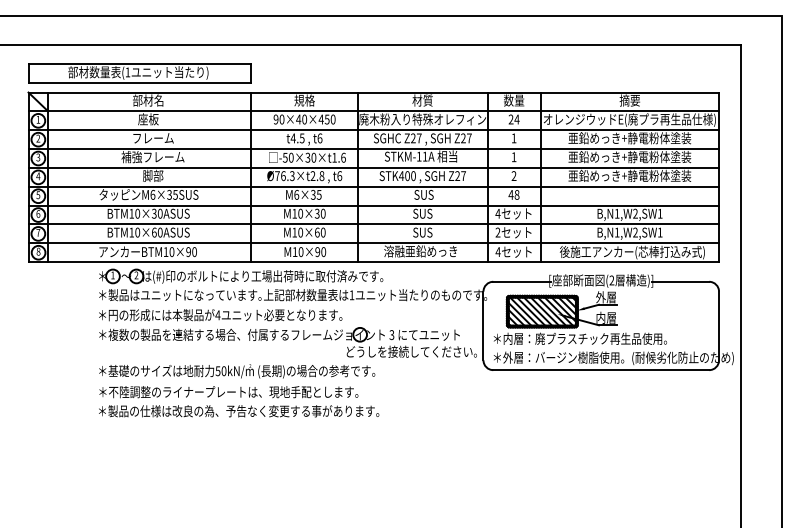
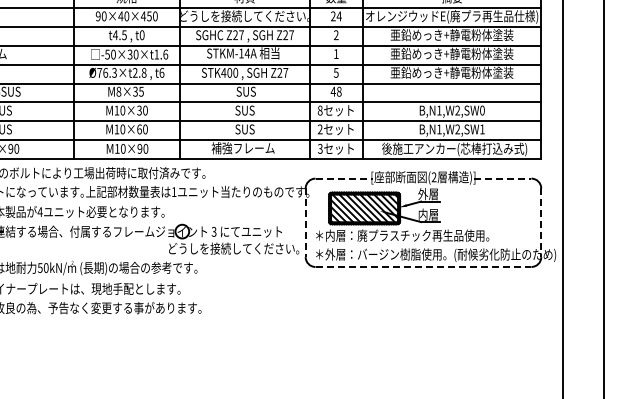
text: (422, 119) -> (244, 16), 廃木粉入り特殊オレフィン -> どうしを接続してください｡
text: (319, 137) -> (141, 34), t6 -> t0
text: (513, 138) -> (335, 35), 1 -> 2
text: (424, 156) -> (246, 53), STKM-11A -> STKM-14A
text: (513, 176) -> (335, 73), 2 -> 5
text: (296, 194) -> (118, 91), M6×35 -> M8×35
text: (497, 213) -> (319, 110), 4 -> 8
text: (659, 213) -> (481, 110), B,N1,W2,SW1 -> B,N1,W2,SW0
text: (420, 251) -> (242, 148), 溶融亜鉛めっき -> 補強フレーム
text: (497, 252) -> (319, 149), 4 -> 3
line: (521, 281) -> (343, 178), solid -> dashed
line: (680, 281) -> (502, 178), solid -> dashed
line: (483, 326) -> (305, 223), solid -> dashed
line: (719, 326) -> (541, 223), solid -> dashed
line: (601, 370) -> (423, 267), solid -> dashed

